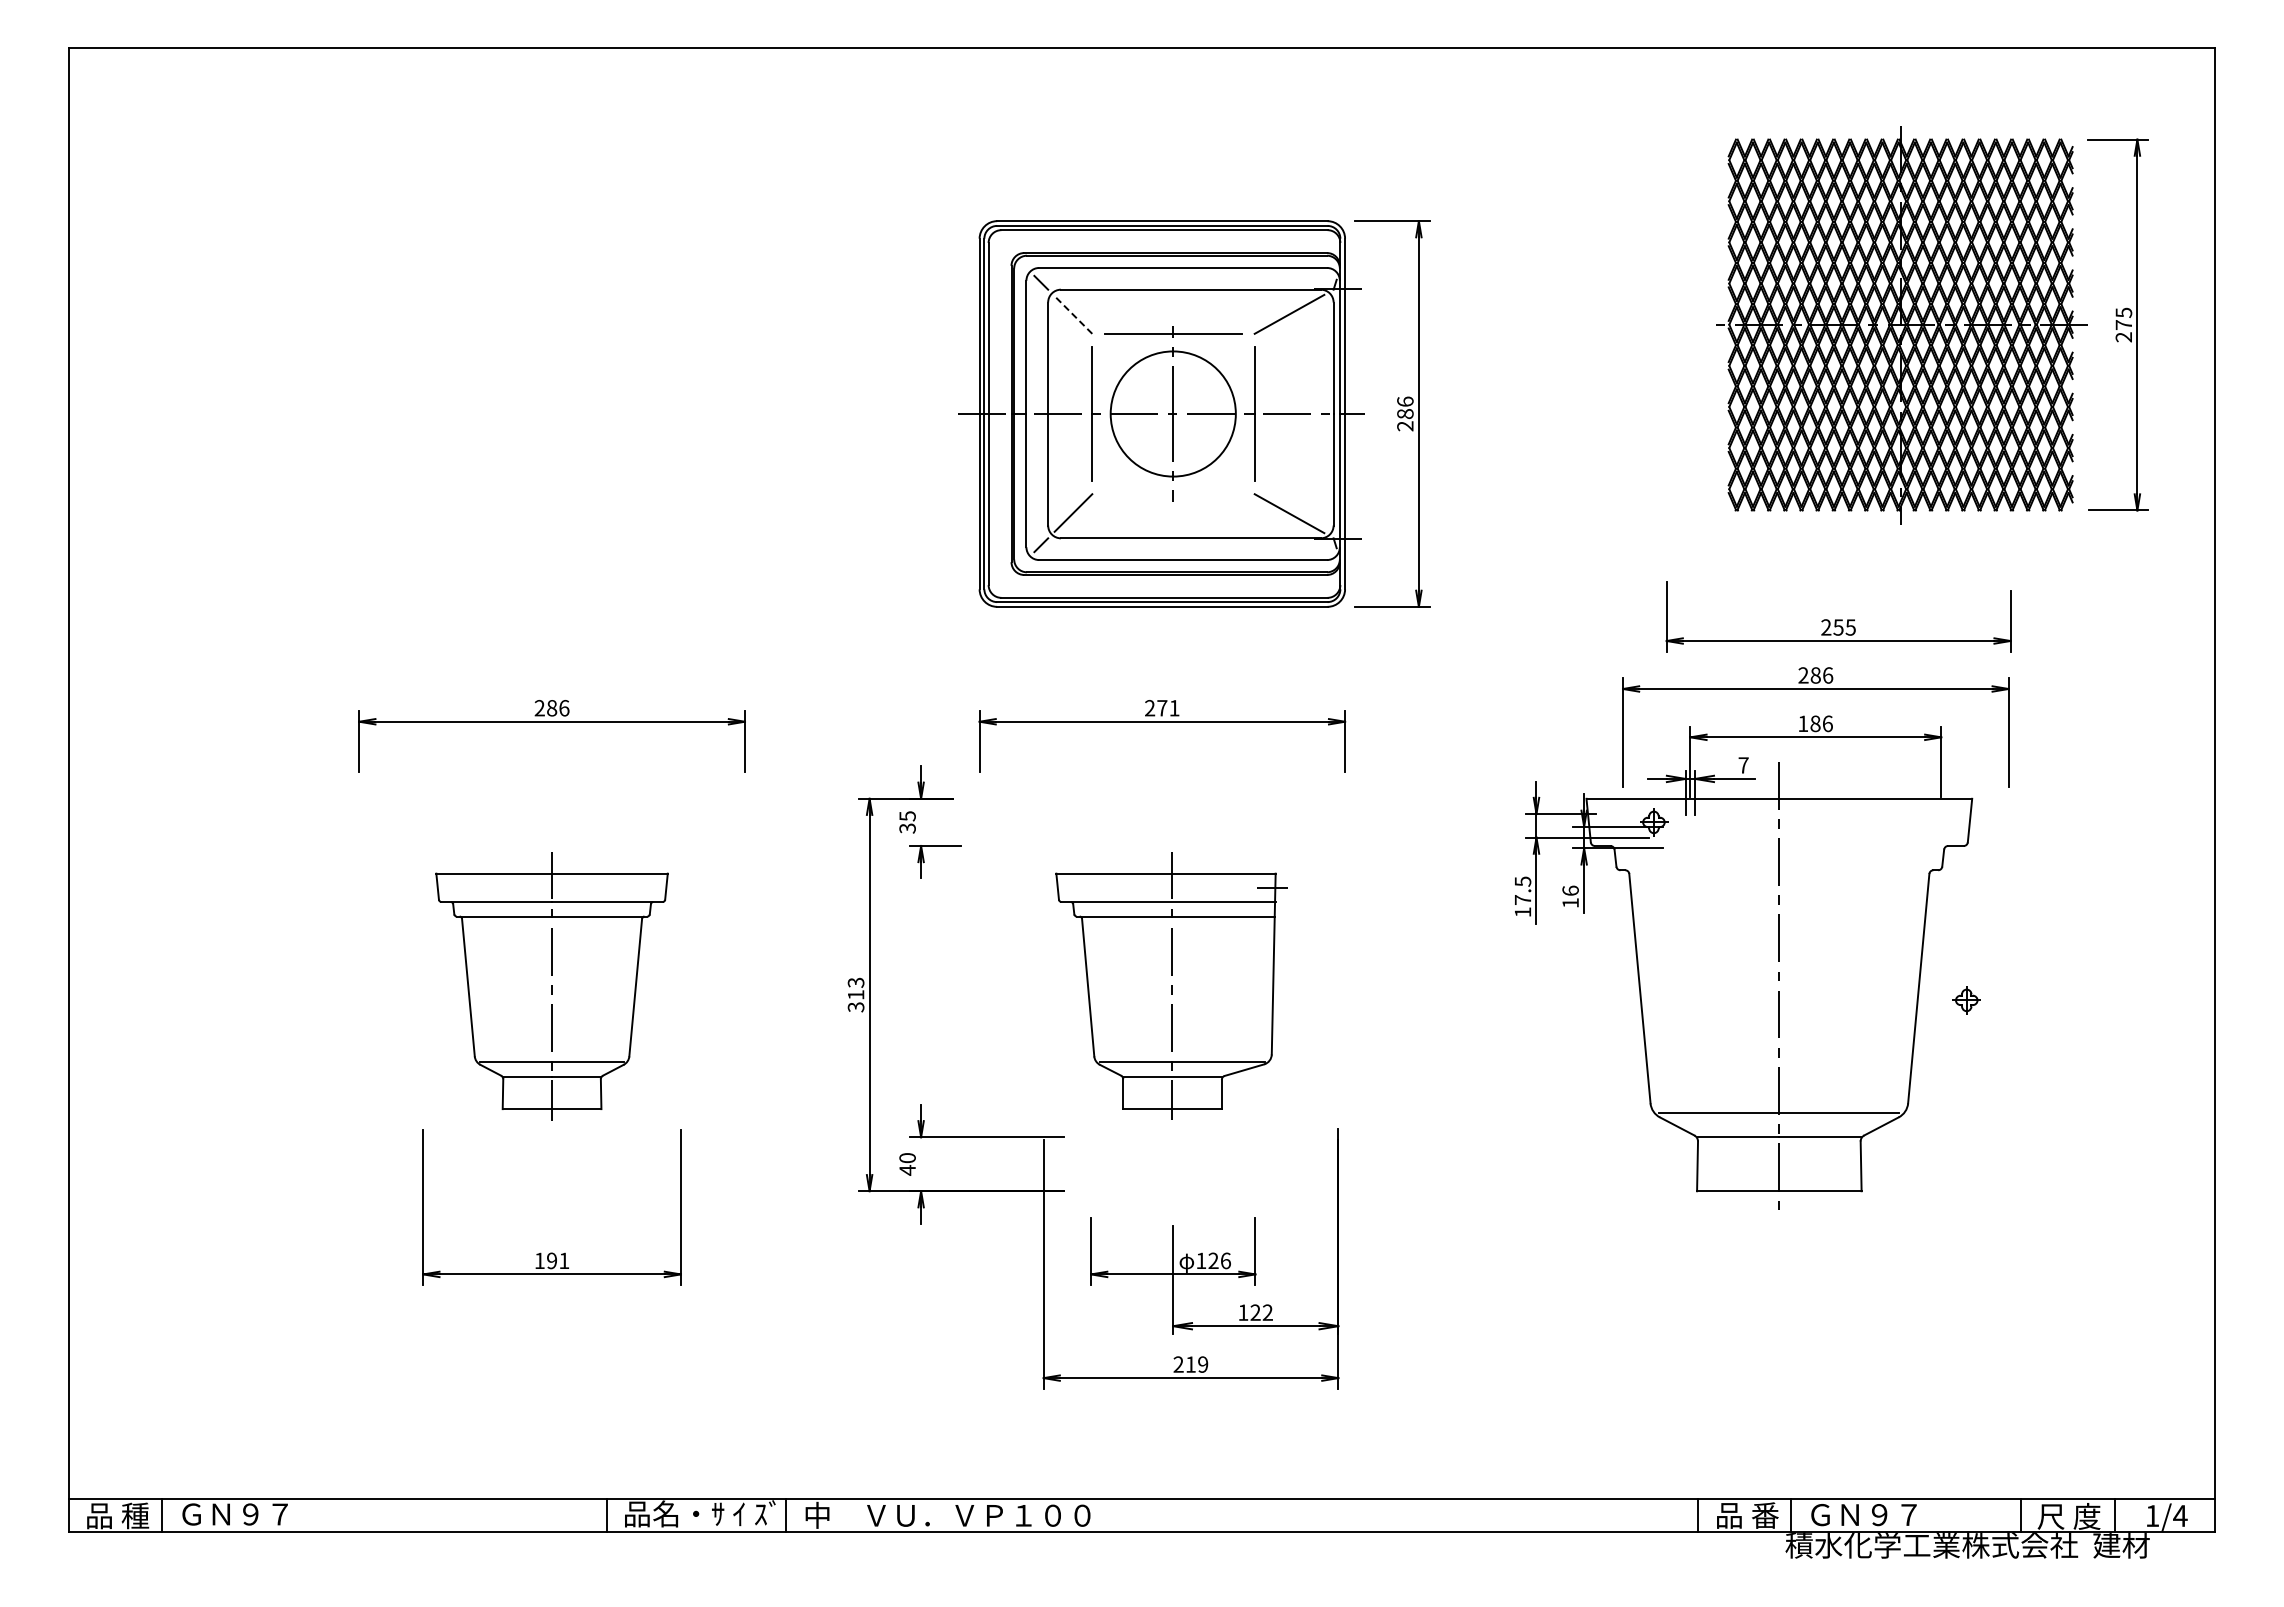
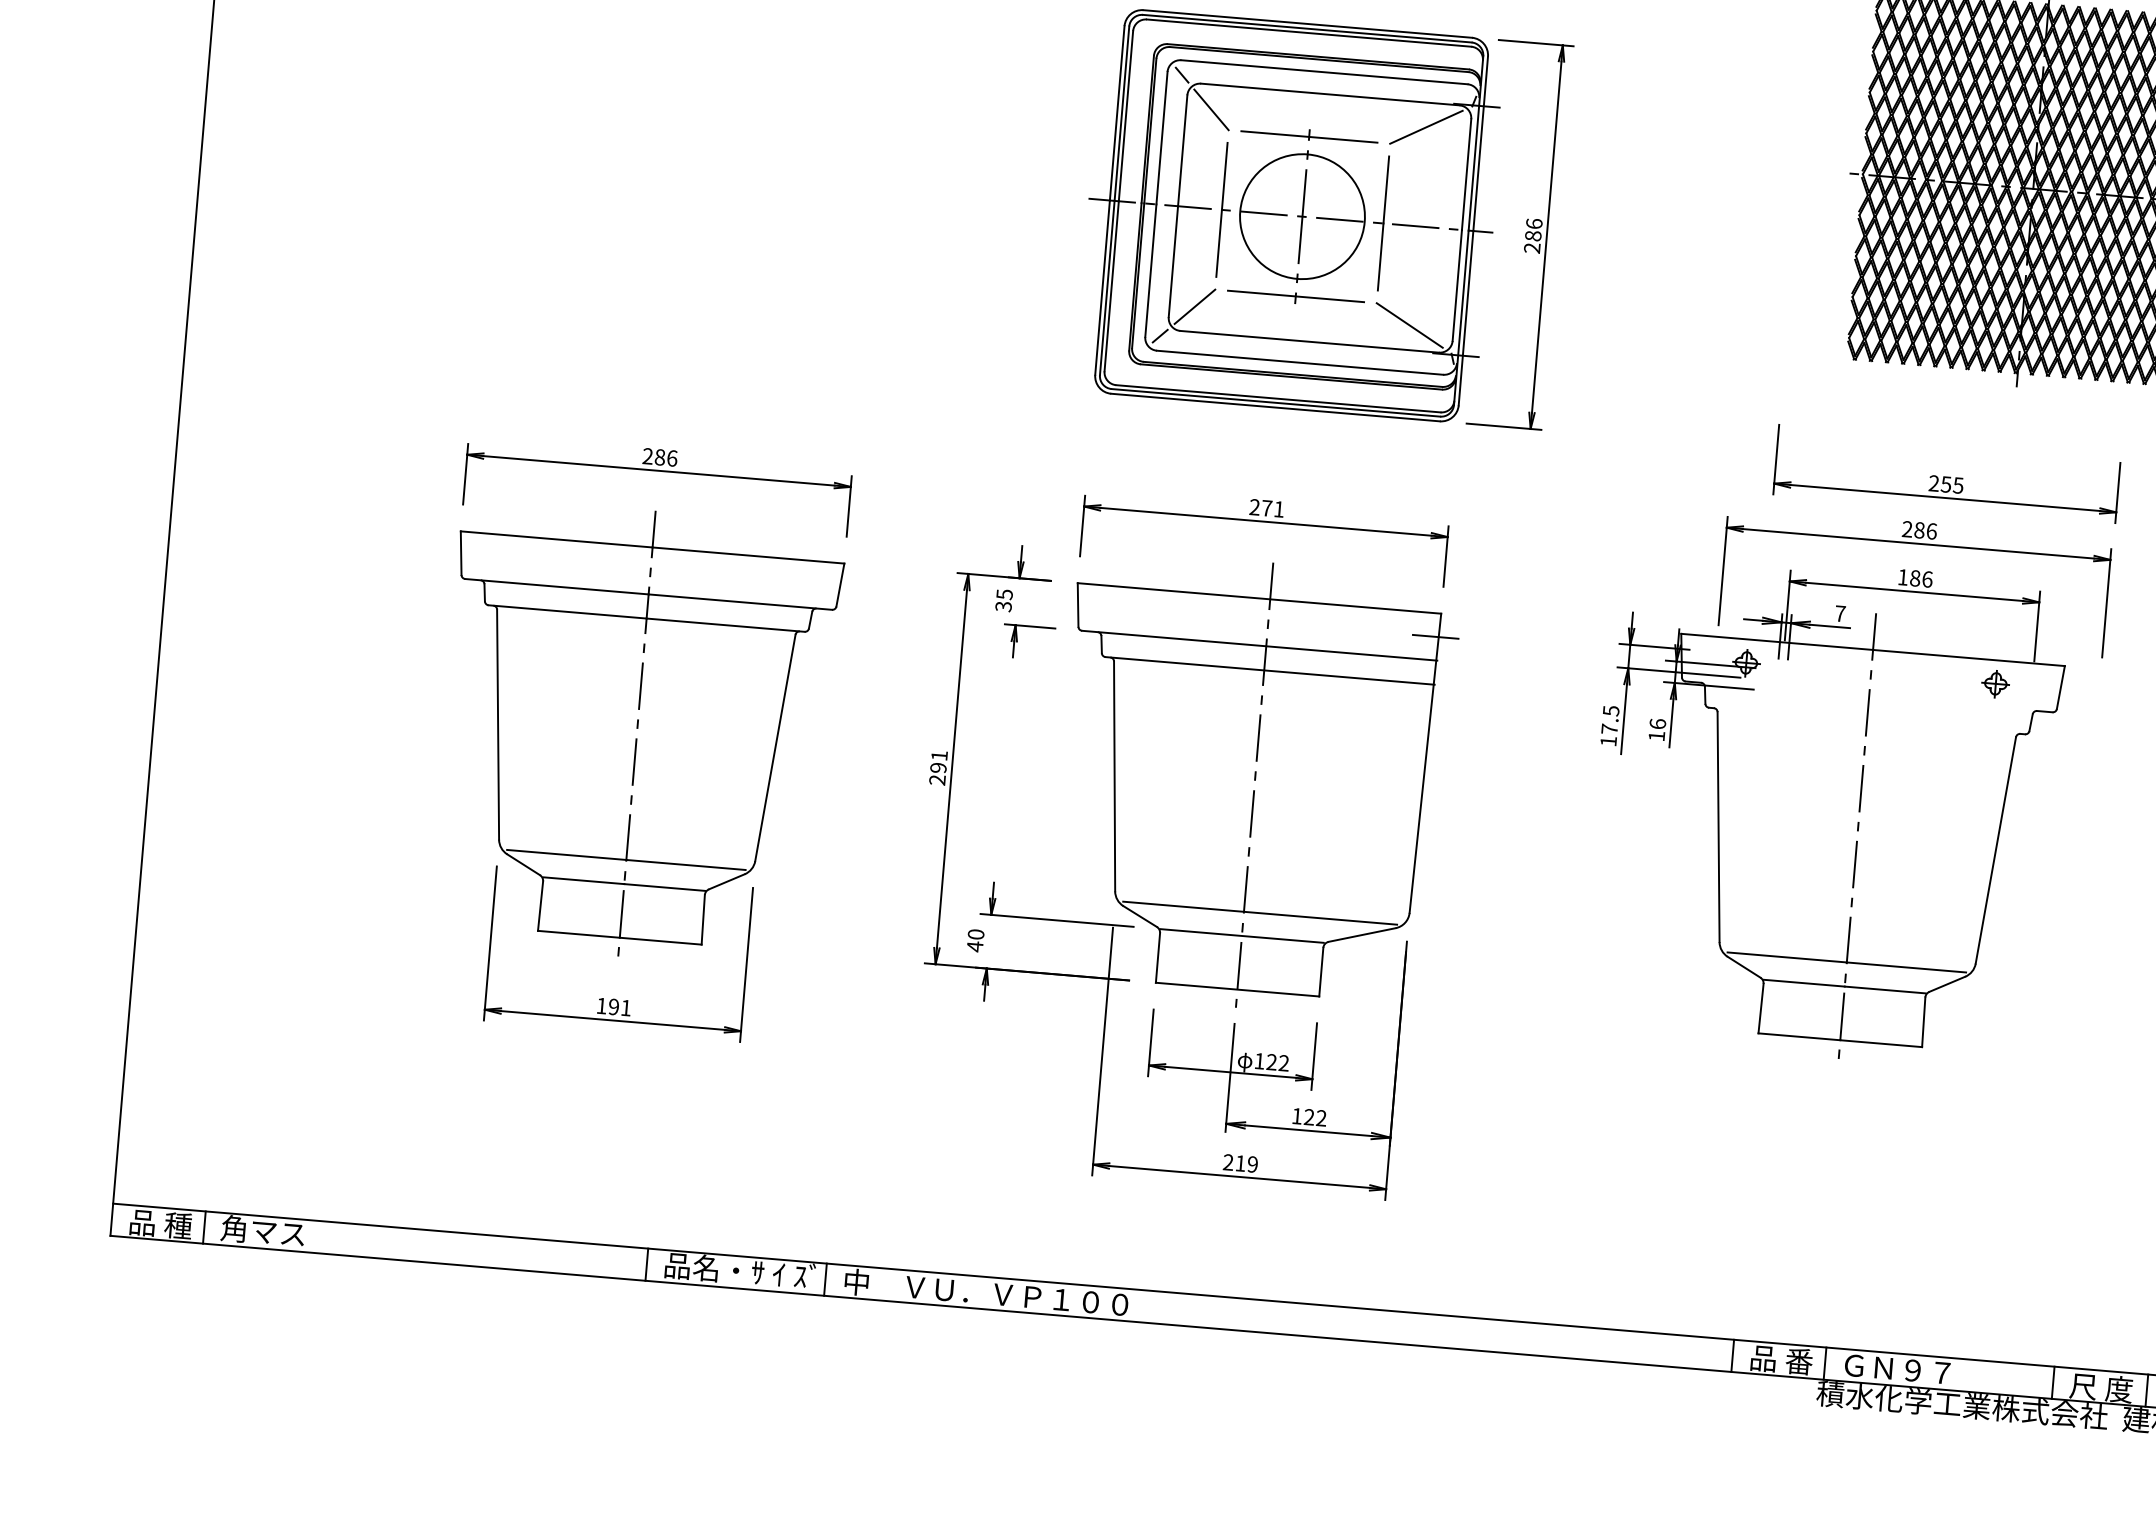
line: (1073, 315) -> (1211, 110), dashed -> solid
line: (1173, 494) -> (1295, 296), added
part: (551, 985) -> (636, 733), size x1.67
part: (1171, 985) -> (1252, 784), size x1.67
text: (855, 994) -> (937, 767), 313 -> 291
part: (1966, 1000) -> (1995, 683), moved
text: (1225, 1260) -> (1283, 1062), 126 -> 122
text: (232, 1513) -> (275, 1231), ＧＮ９７ -> 角マス

